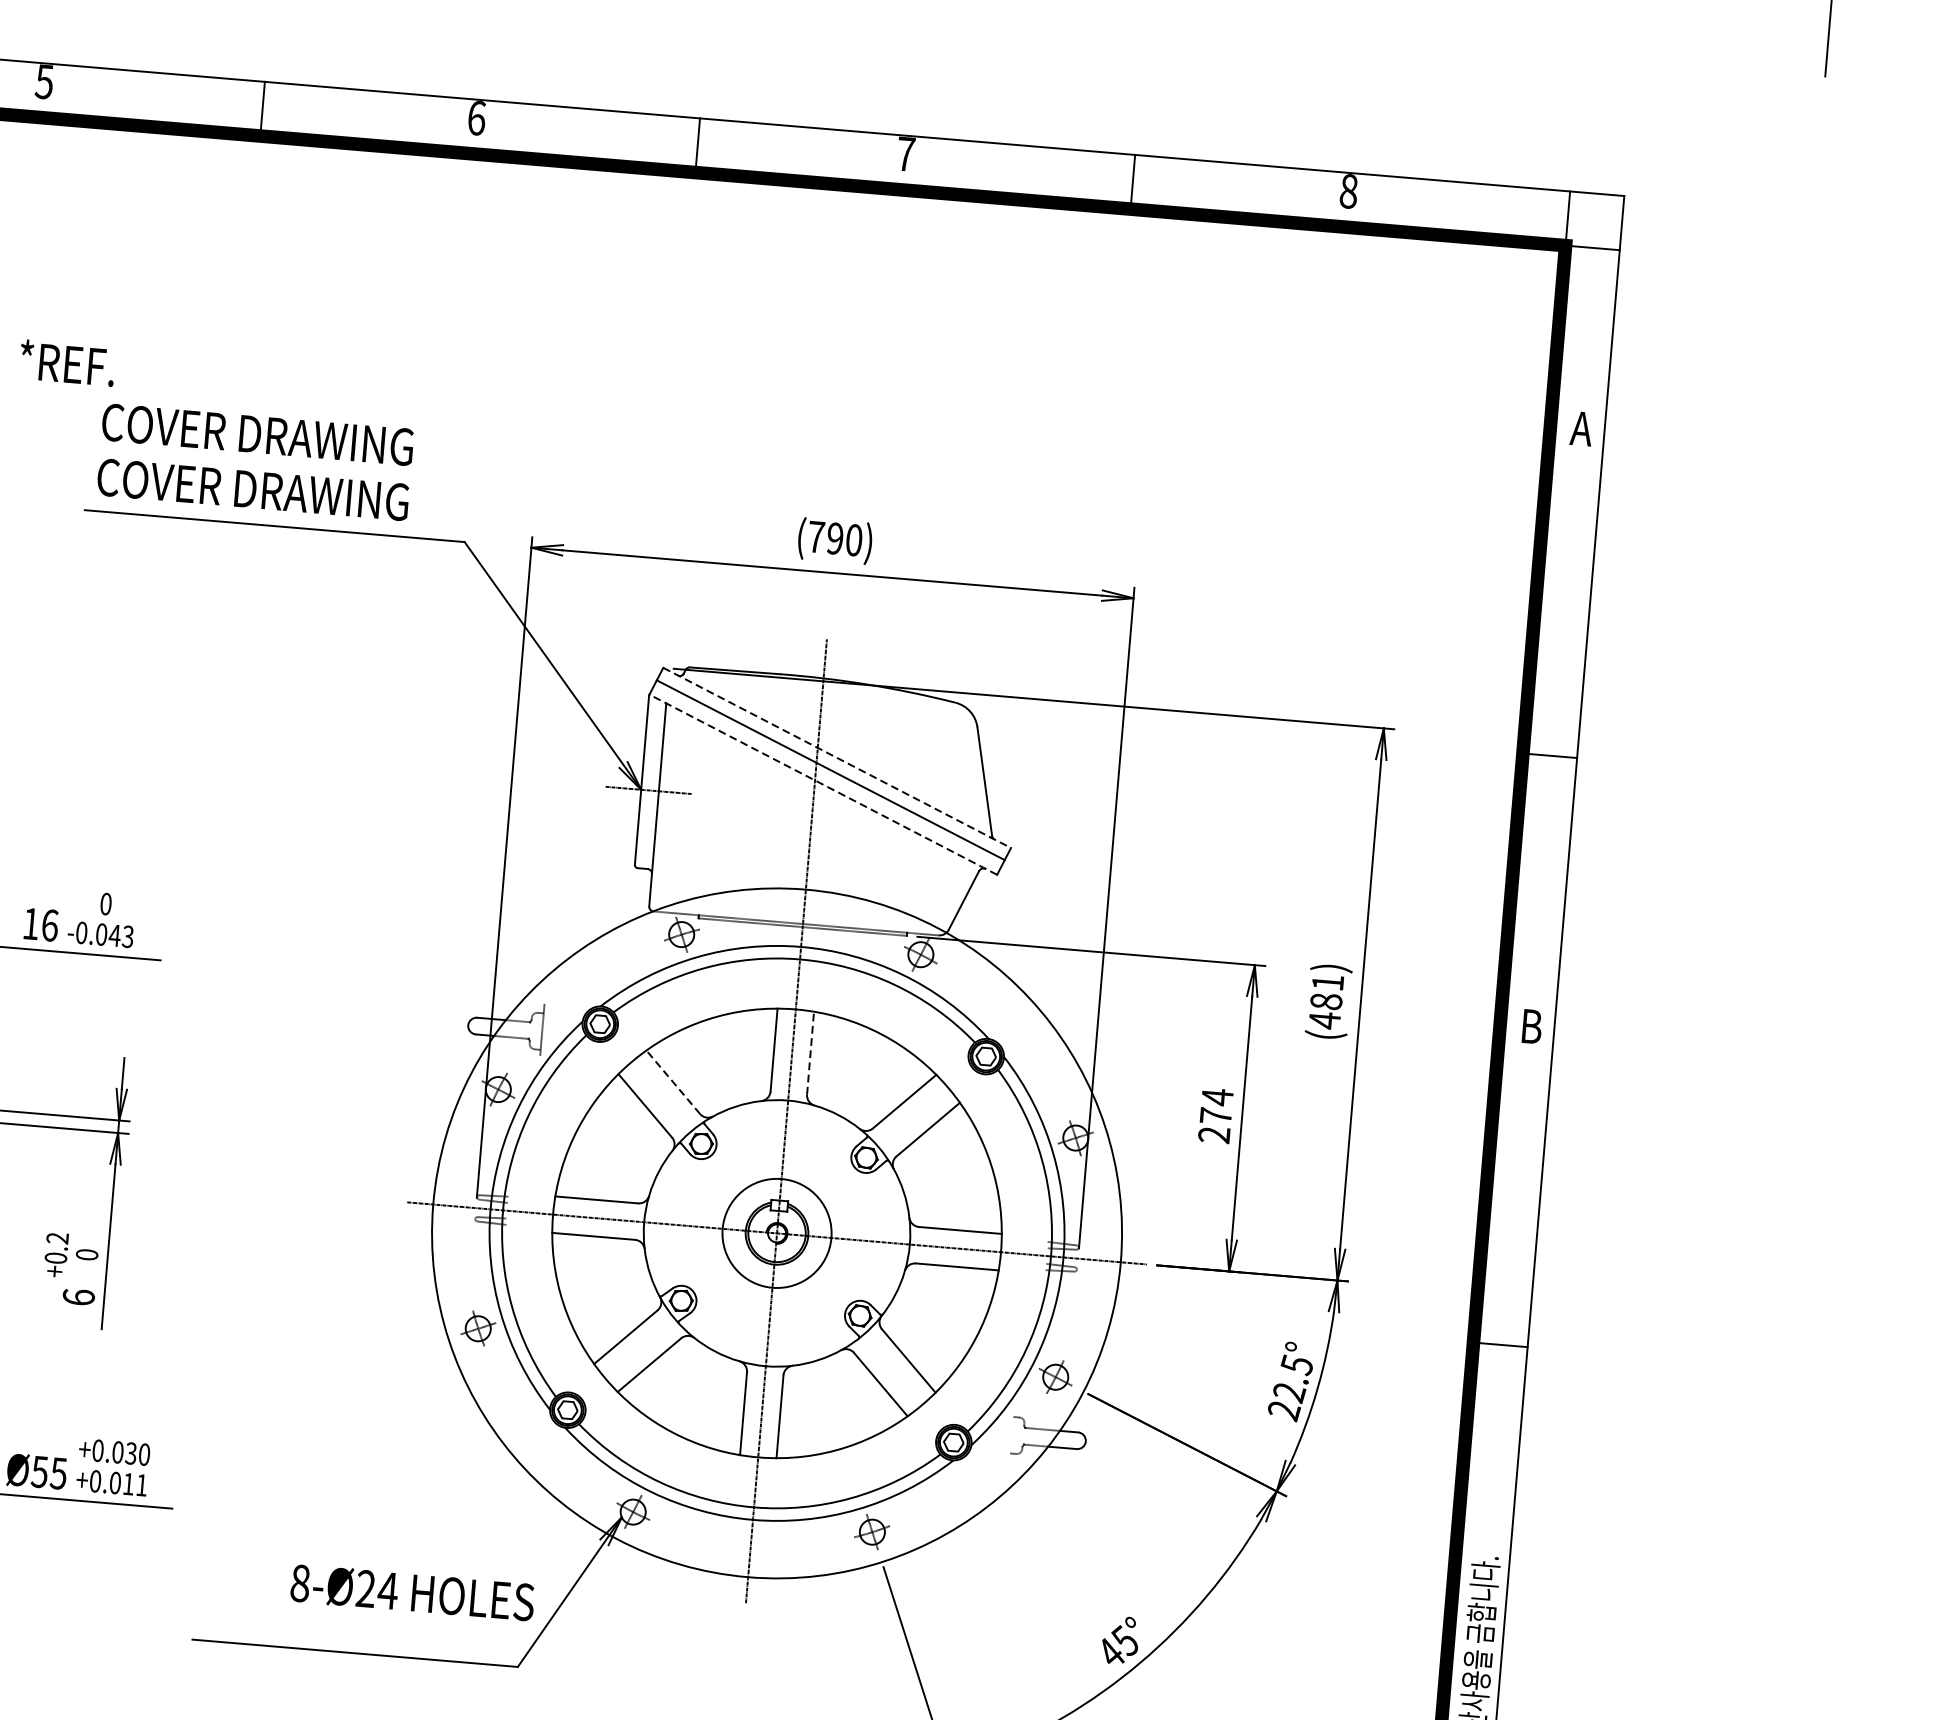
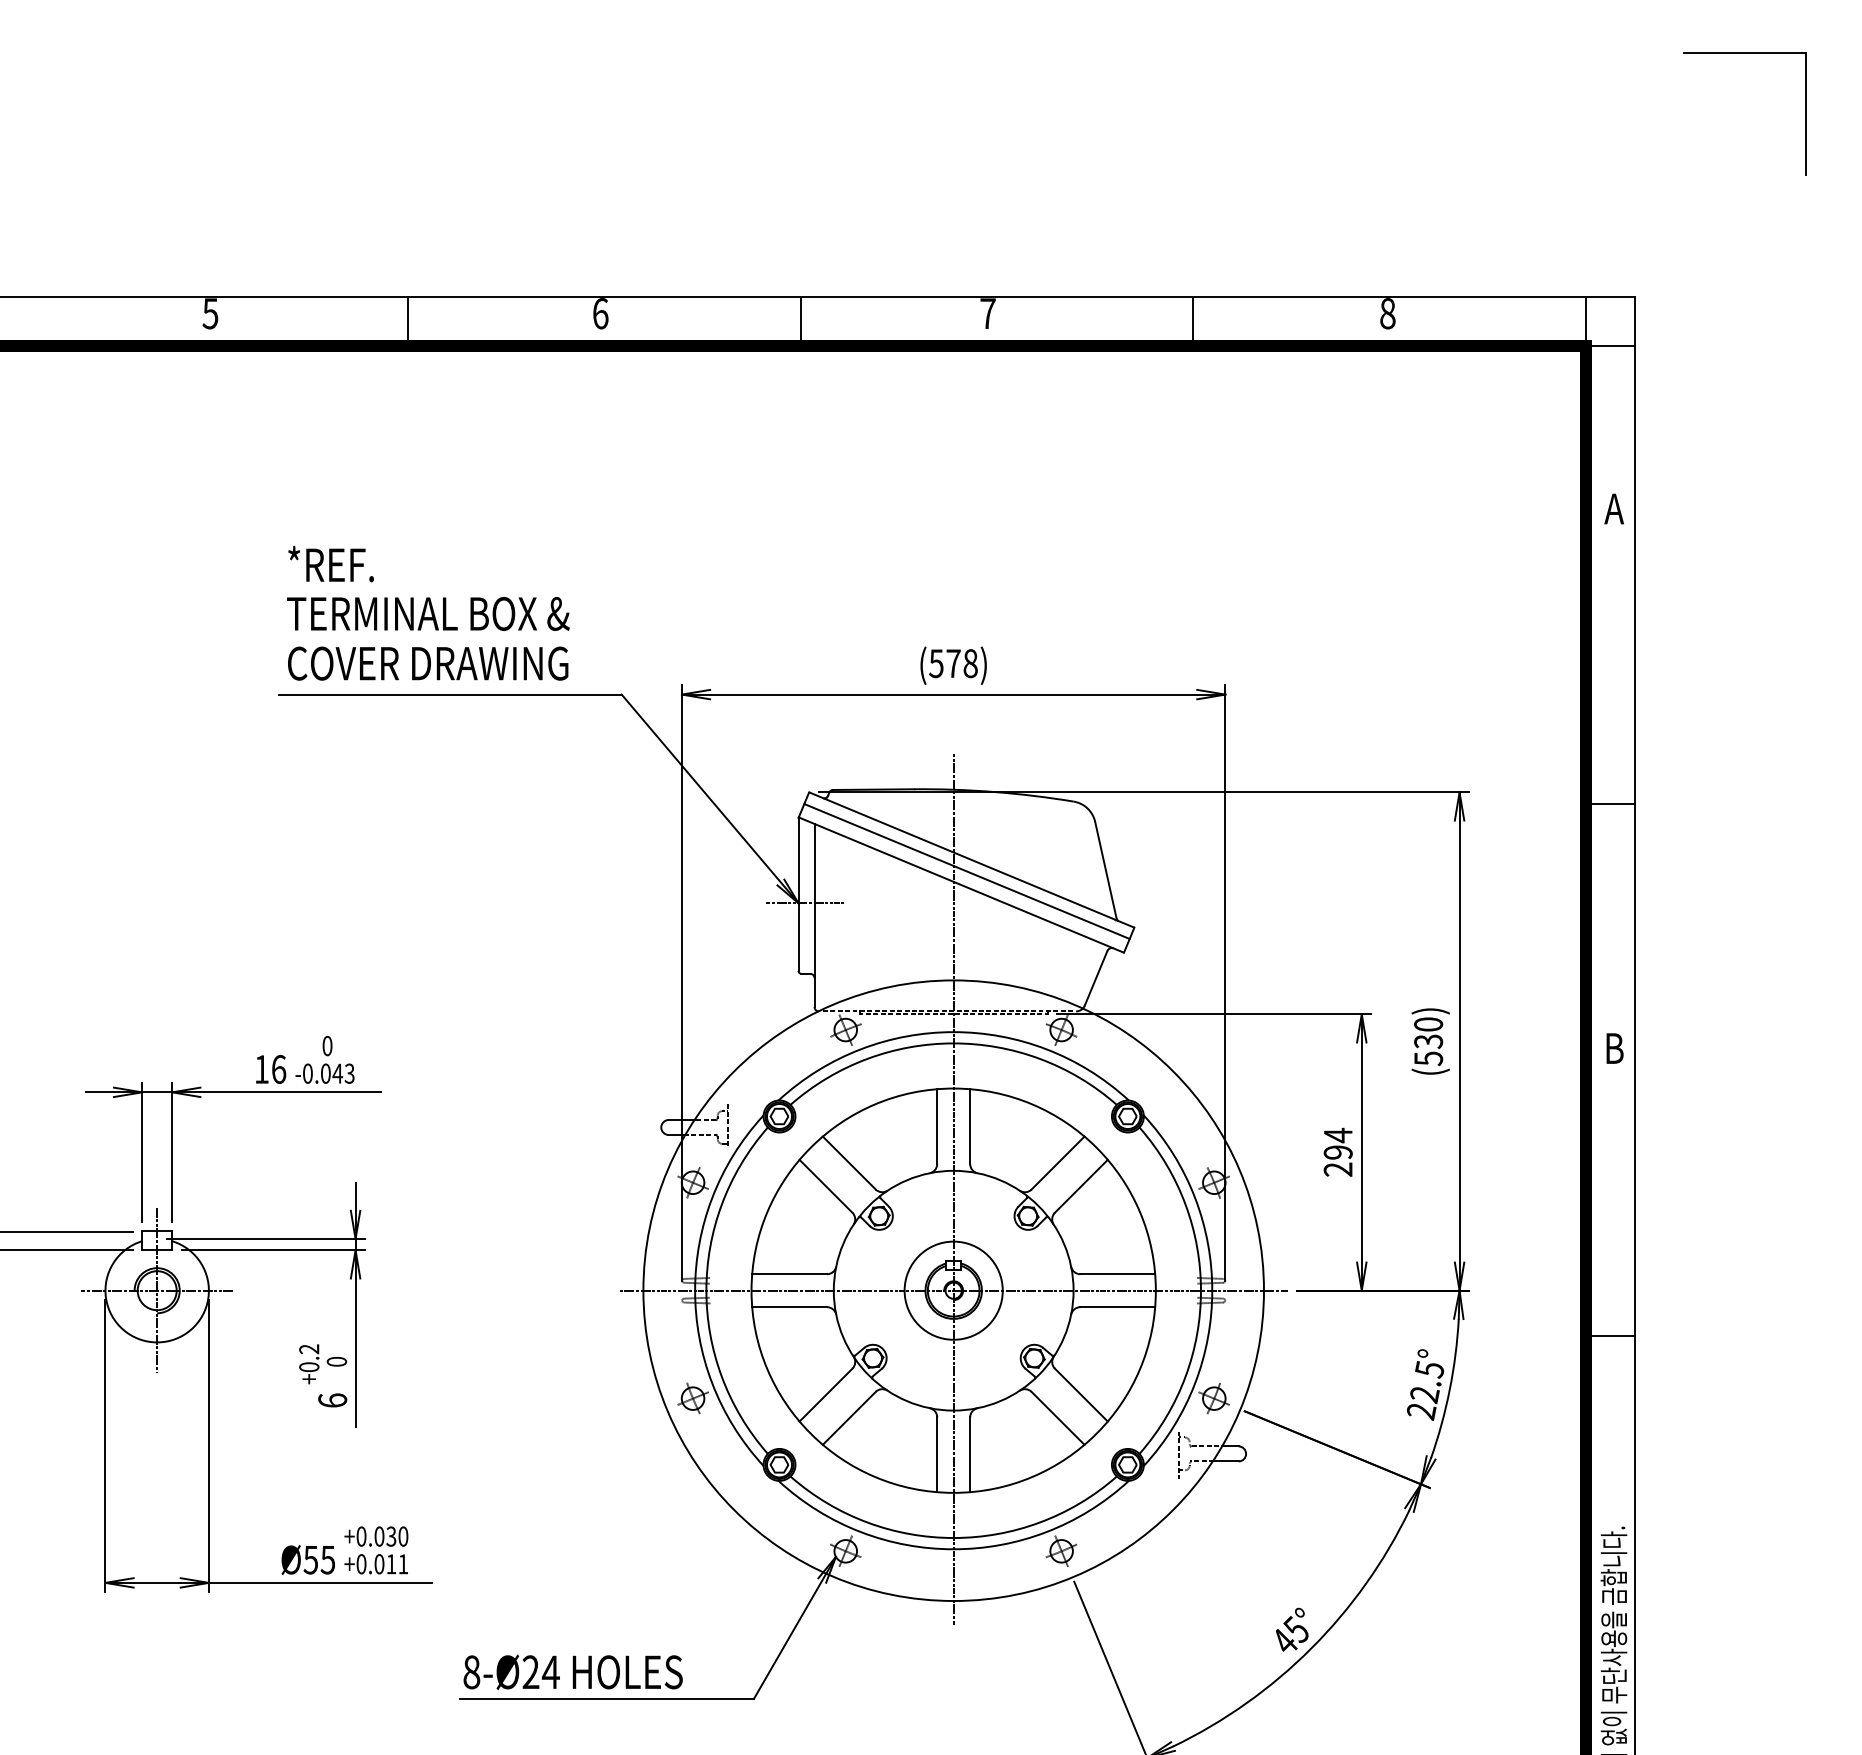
text: (66, 363) -> (330, 564), moved
text: (258, 434) -> (428, 613), COVER DRAWING -> TERMINAL BOX &
text: (835, 538) -> (953, 663), (790) -> (578)
line: (836, 757) -> (971, 859), dashed -> solid
line: (822, 784) -> (960, 884), dashed -> solid
text: (1326, 1001) -> (1428, 1041), (481) -> (530)
line: (810, 1053) -> (970, 1126), dashed -> solid
line: (672, 1081) -> (848, 1162), dashed -> solid
text: (1215, 1116) -> (1337, 1152), 274 -> 294
line: (1011, 1437) -> (1179, 1455), added
text: (412, 1591) -> (572, 1671), moved

